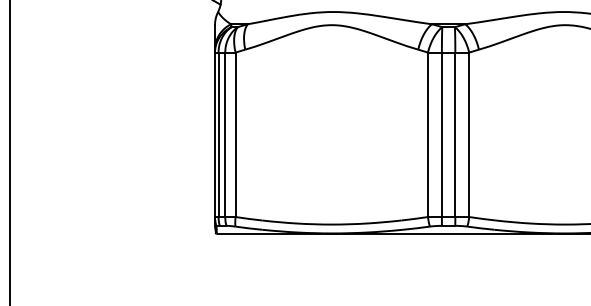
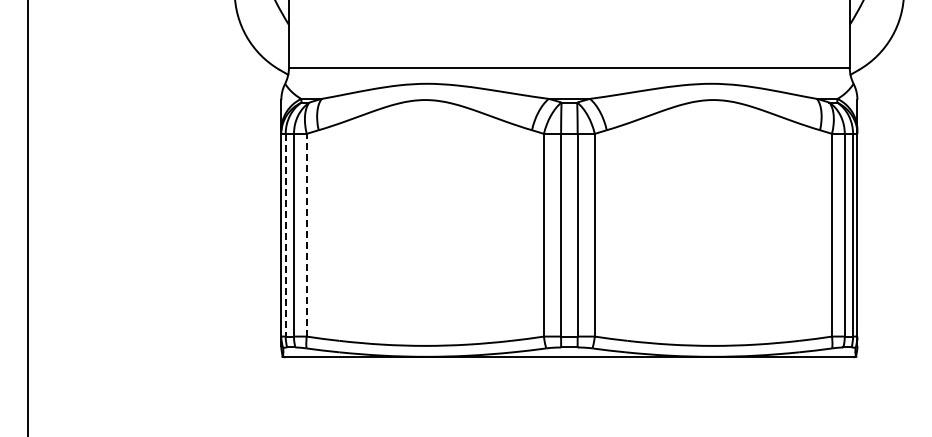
line: (235, 134) -> (306, 234), solid -> dashed
line: (218, 135) -> (285, 235), solid -> dashed

